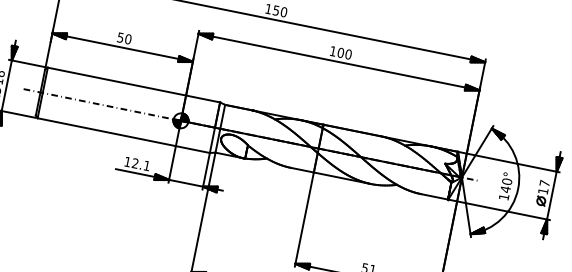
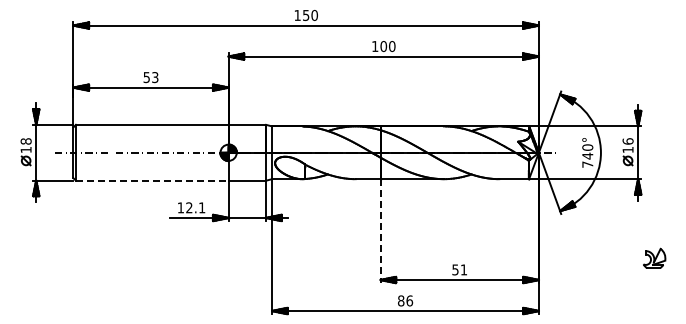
text: (128, 39) -> (155, 77), 50 -> 53
line: (106, 132) -> (152, 180), solid -> dashed
text: (544, 183) -> (627, 141), 17 -> 16
text: (503, 196) -> (587, 164), 140° -> 740°
line: (304, 219) -> (380, 231), solid -> dashed

